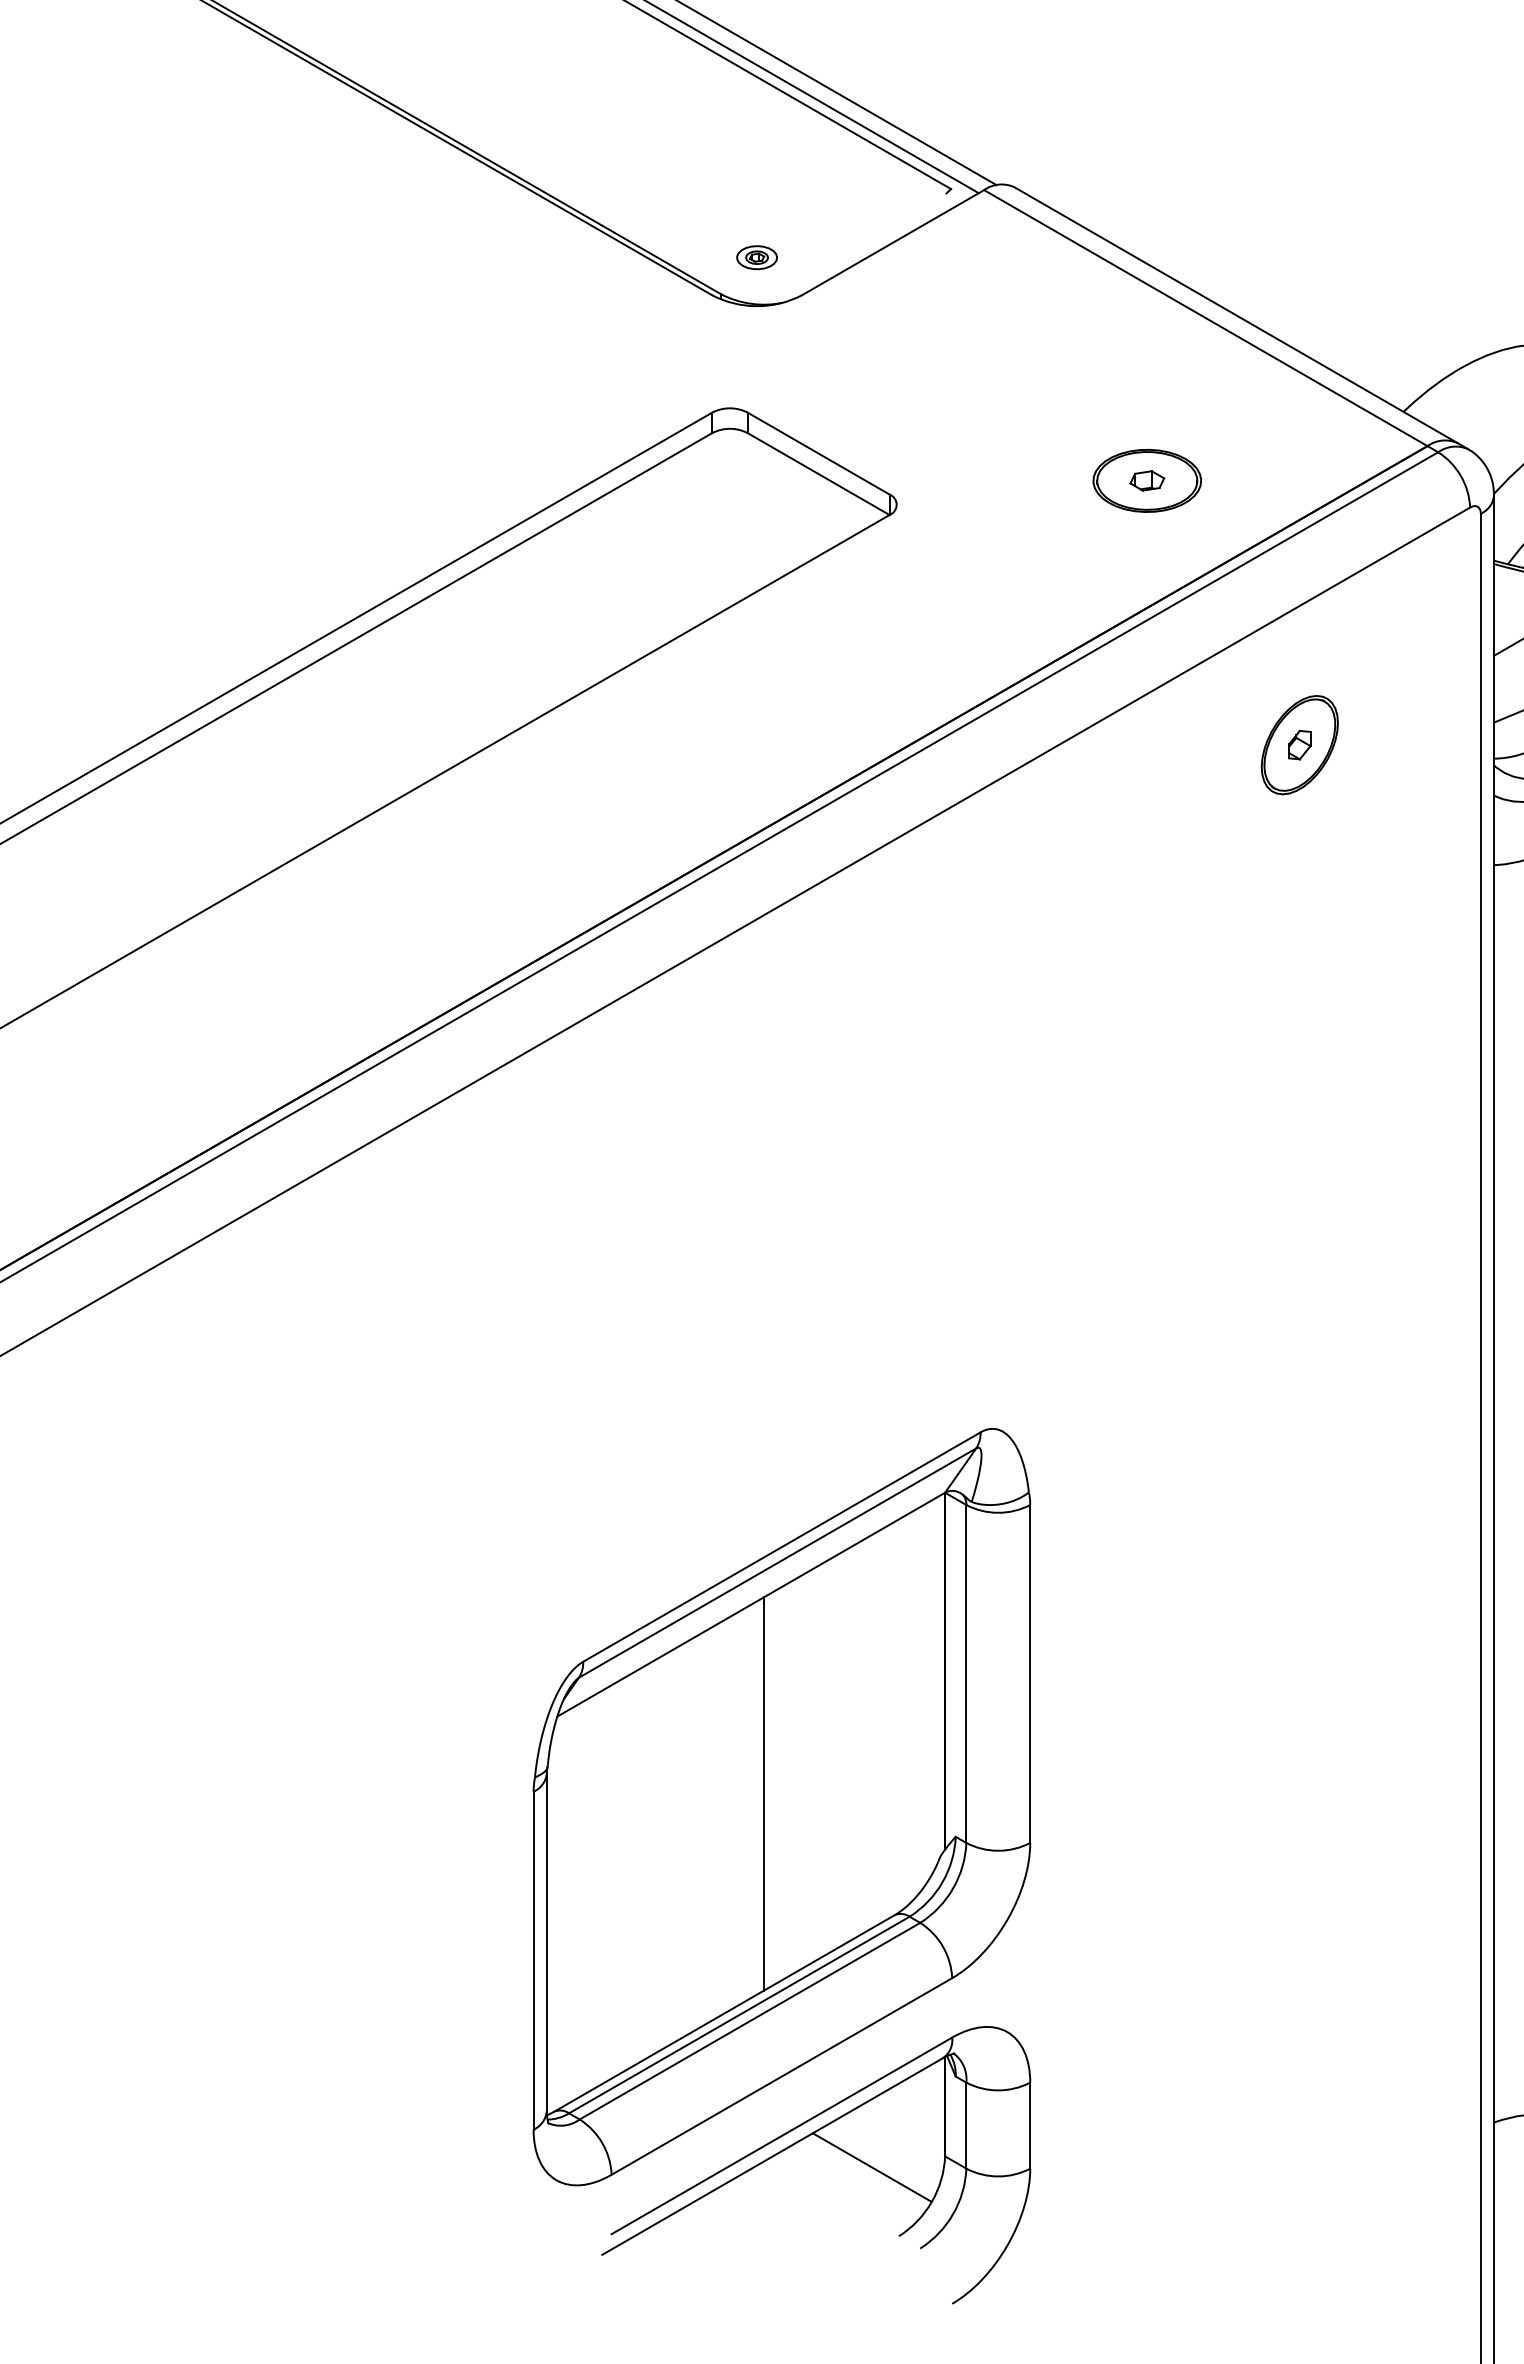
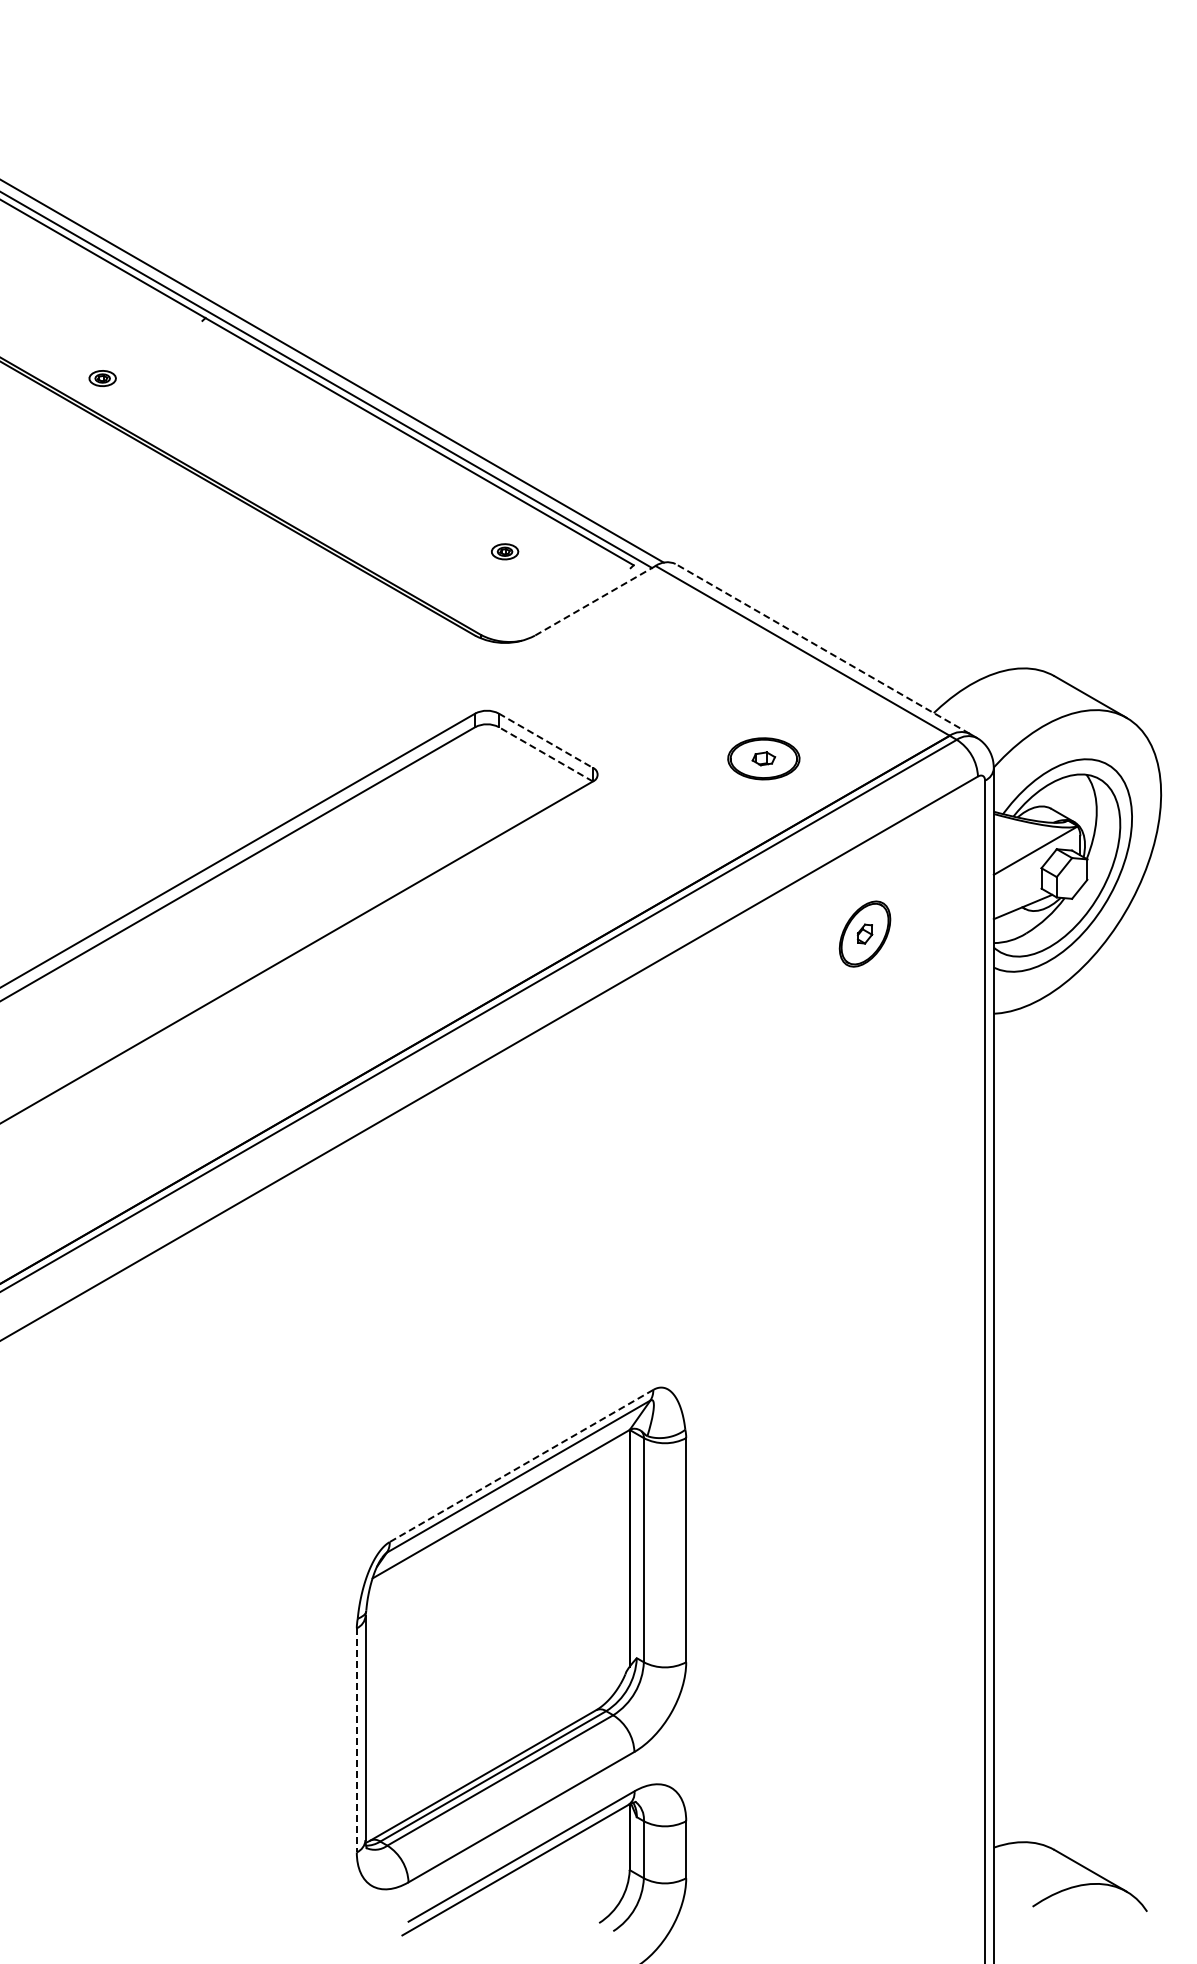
line: (893, 242) -> (595, 600), solid -> dashed
part: (757, 257) -> (505, 551), moved
line: (1235, 314) -> (822, 648), solid -> dashed
line: (819, 453) -> (546, 740), solid -> dashed
line: (818, 474) -> (545, 754), solid -> dashed
line: (781, 1547) -> (521, 1466), solid -> dashed
line: (763, 1793) -> (509, 1629), removed
line: (533, 1960) -> (356, 1740), solid -> dashed
line: (872, 2167) -> (581, 1877), removed

